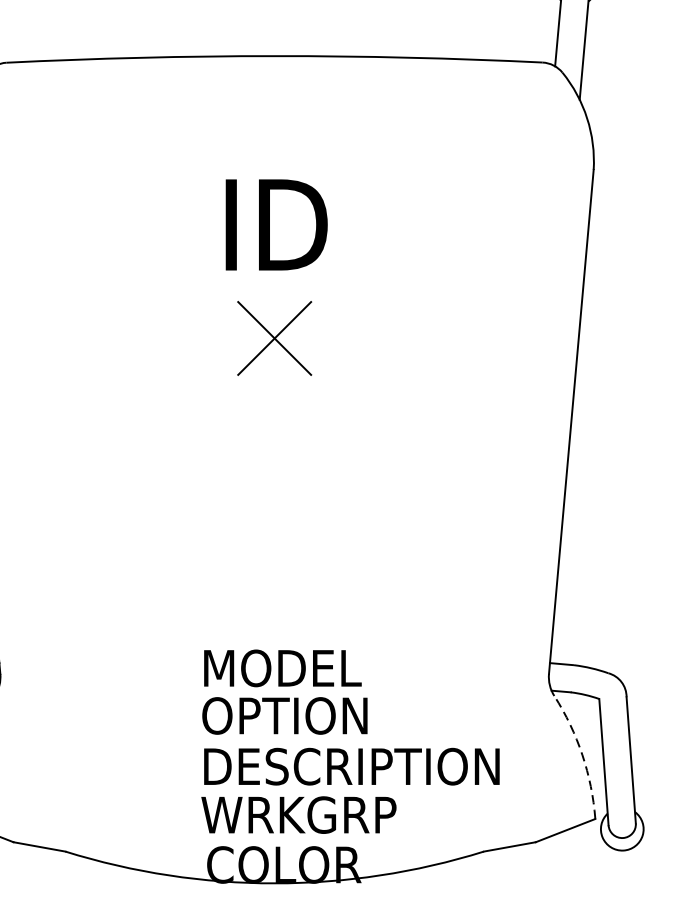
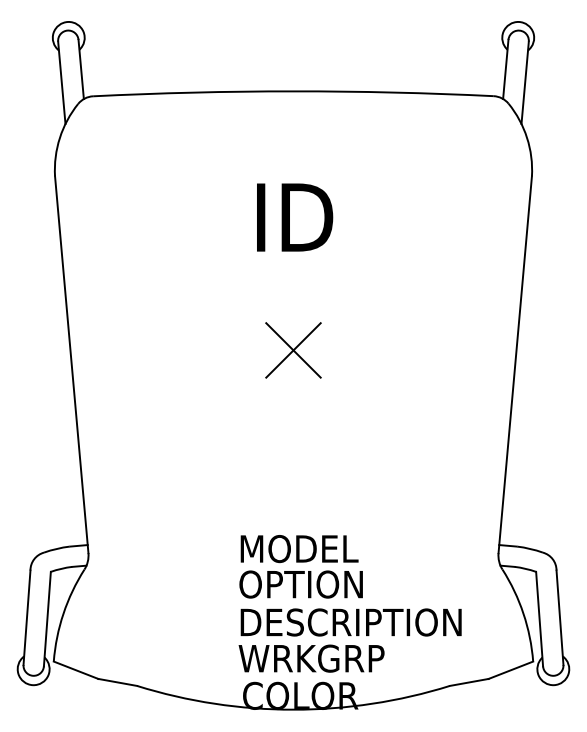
part: (274, 338) -> (293, 350), moved
arc: (582, 754) -> (523, 613), dashed -> solid

